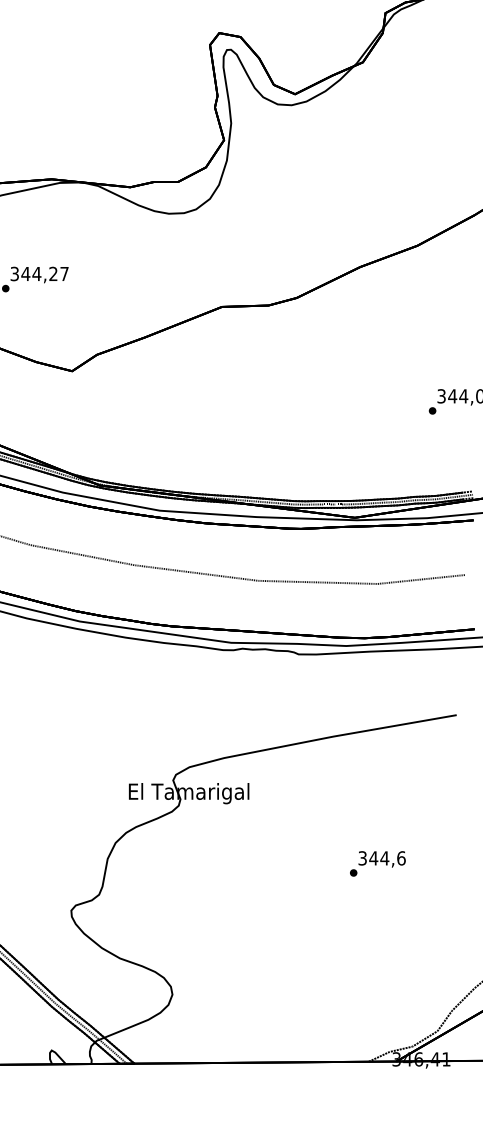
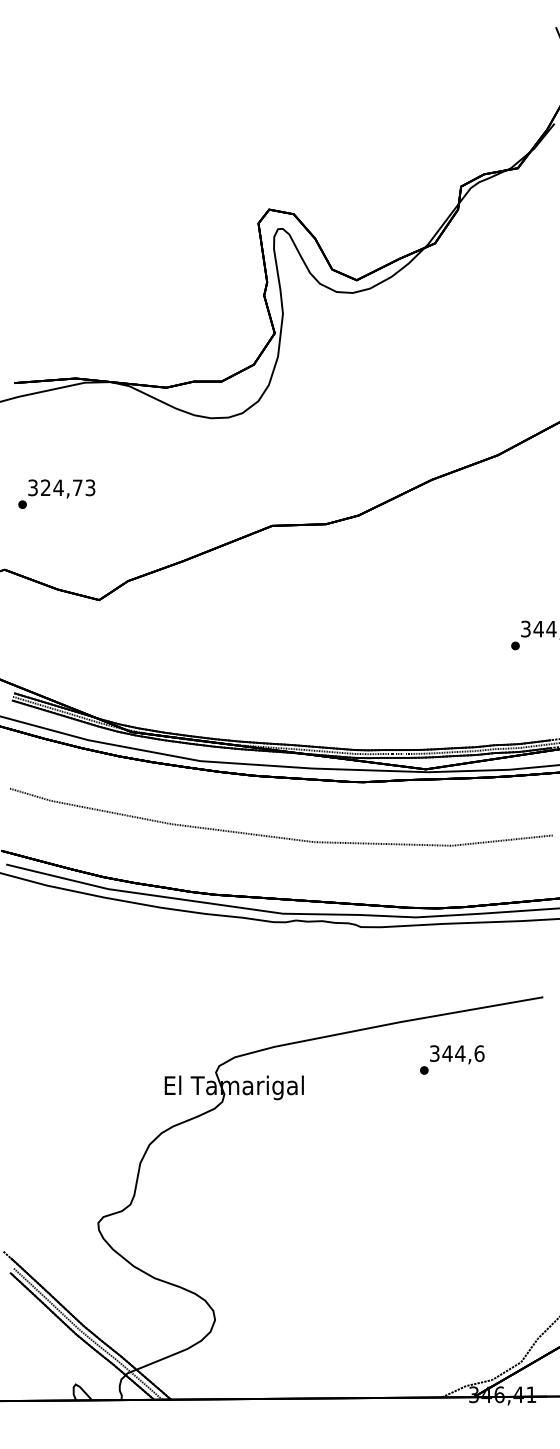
text: (44, 273) -> (67, 487), 344,27 -> 324,73
text: (378, 863) -> (452, 1059), moved

